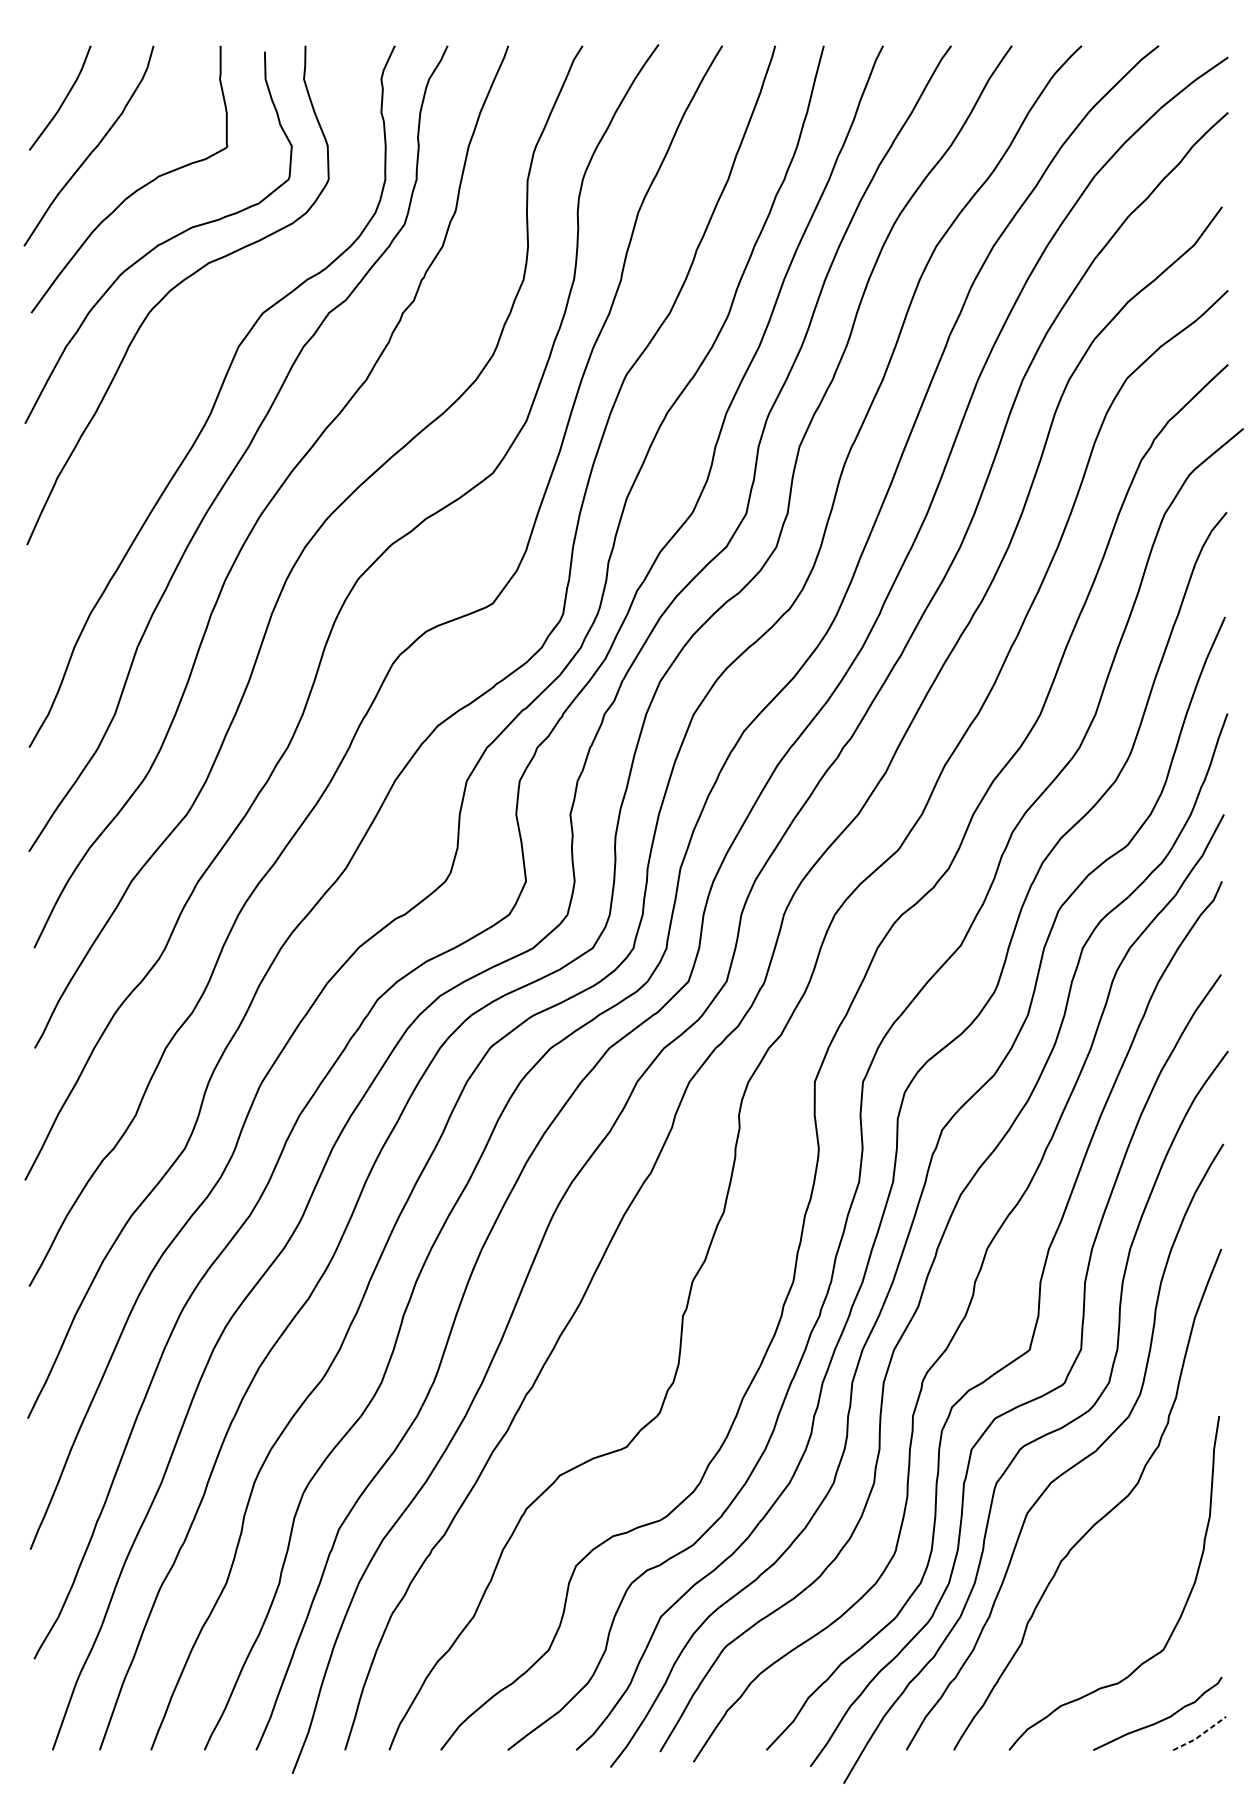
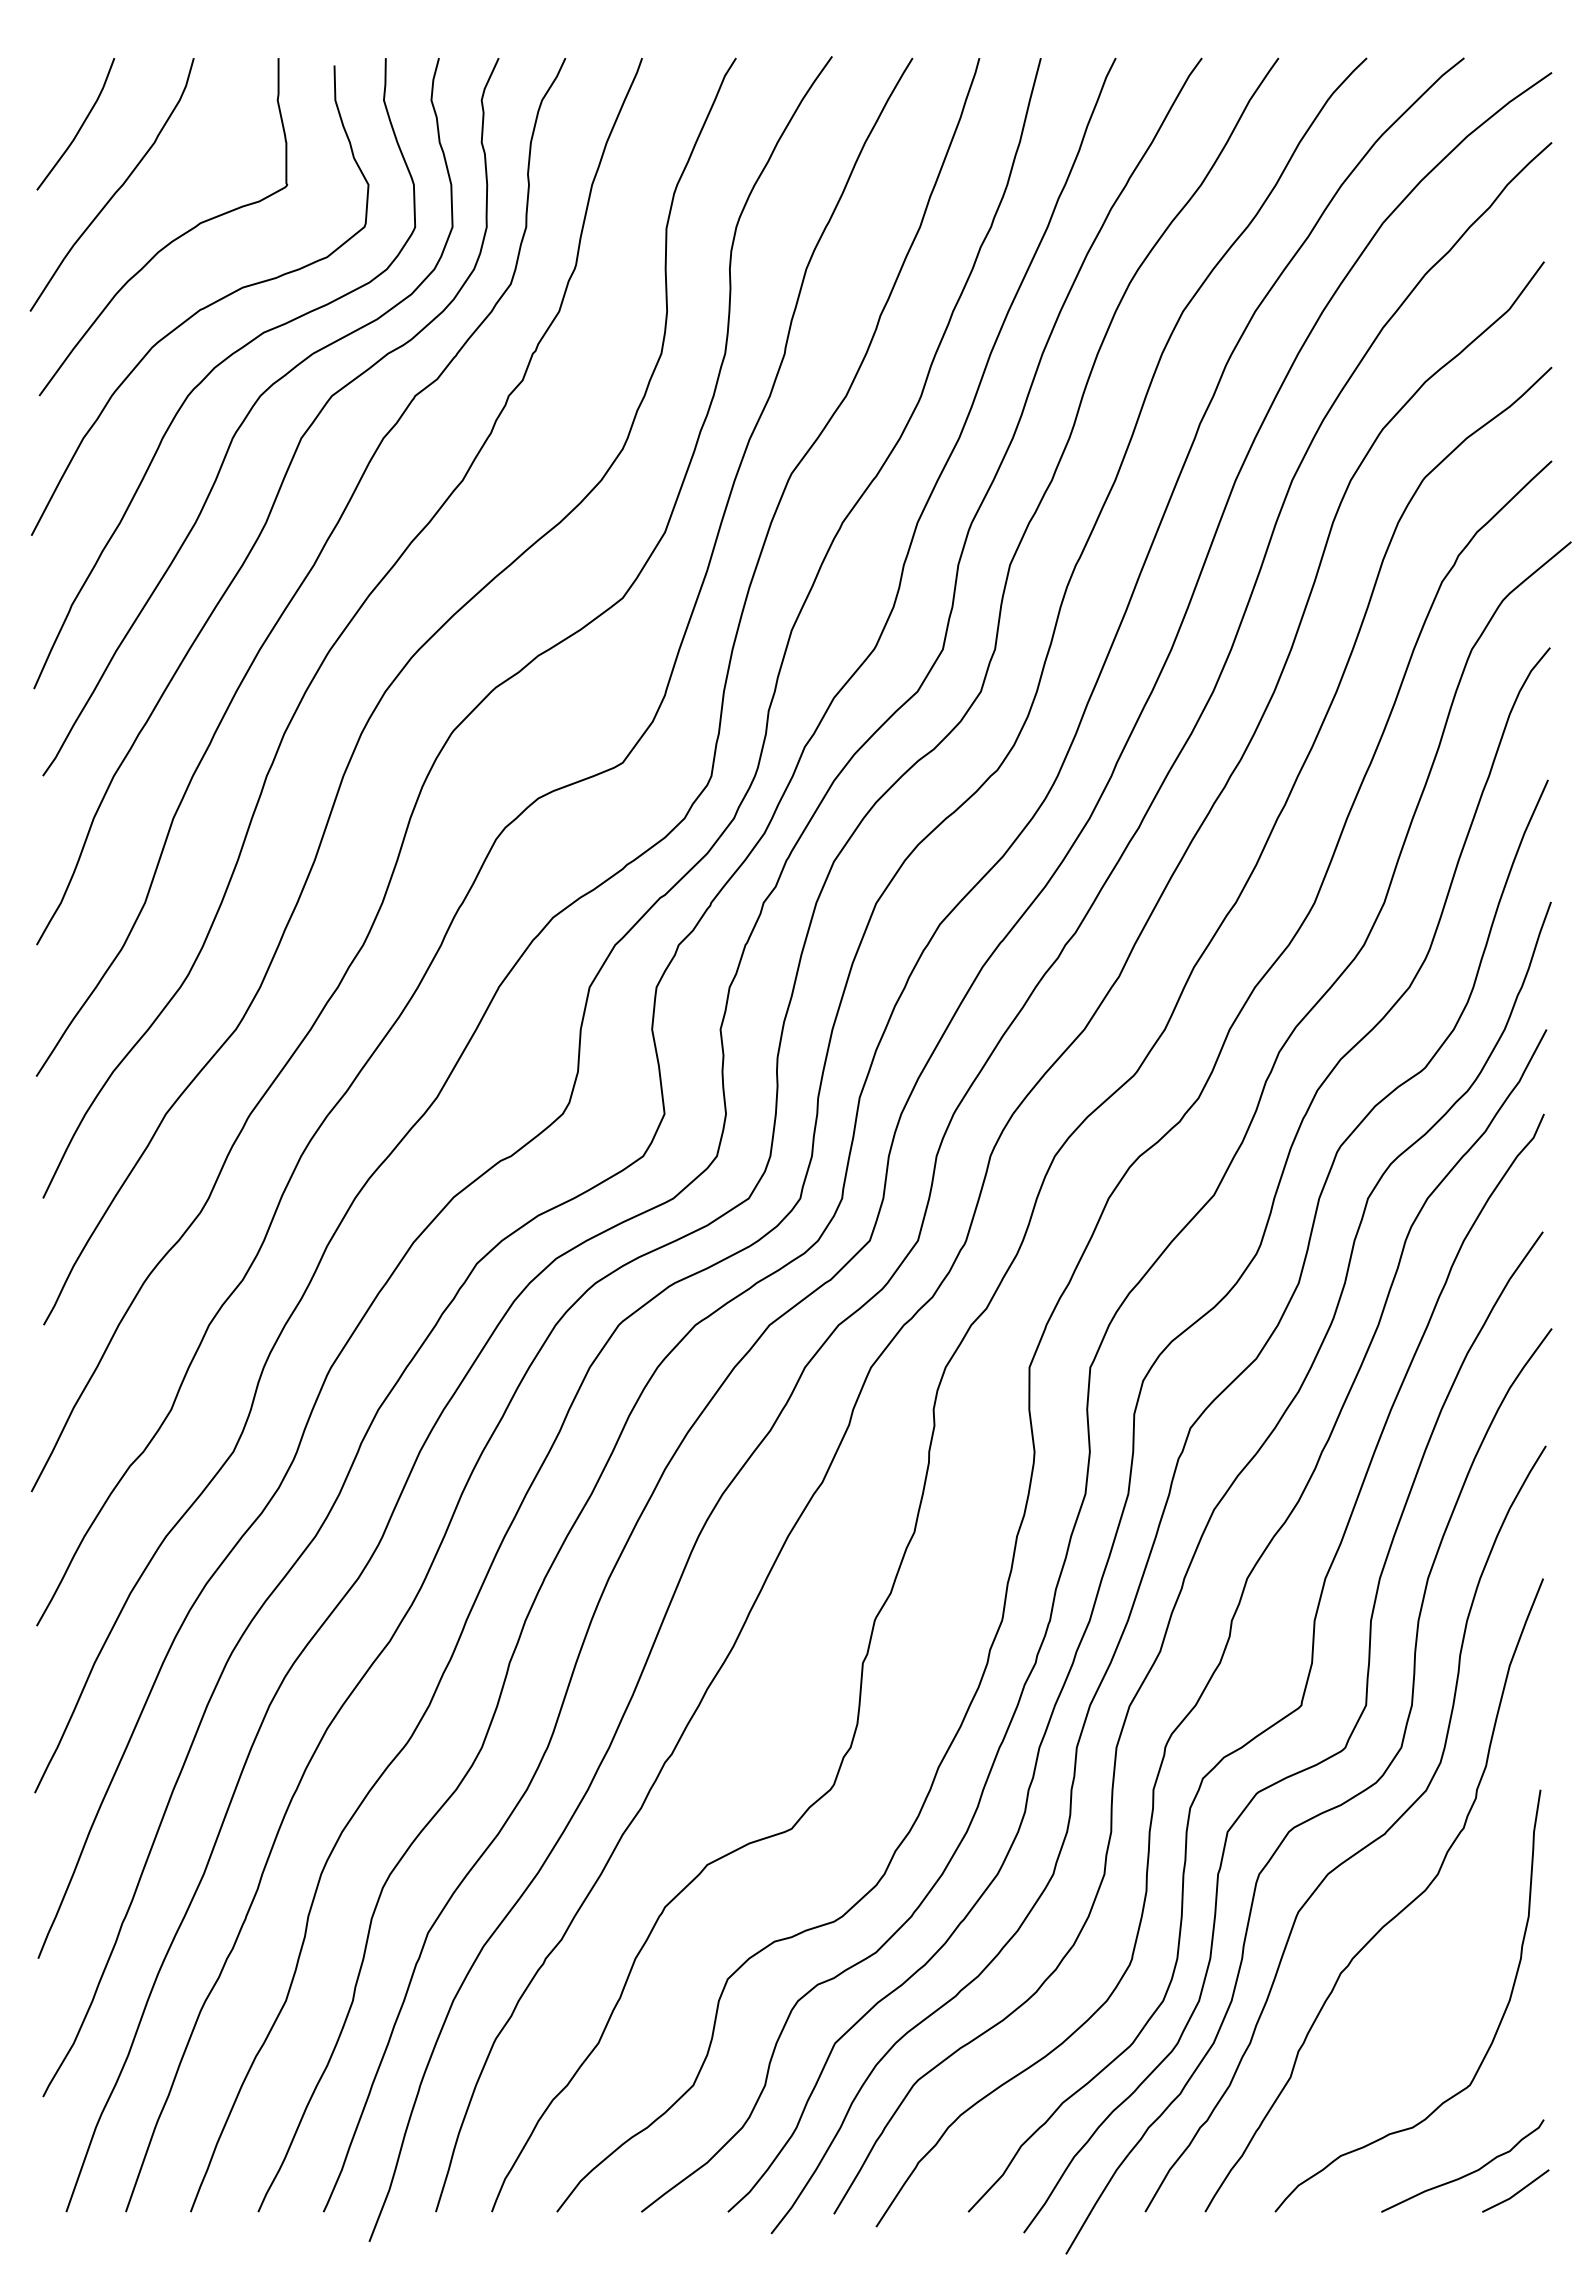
curve: (196, 329) -> (247, 416), added
line: (1200, 1735) -> (1516, 2193), dashed -> solid

